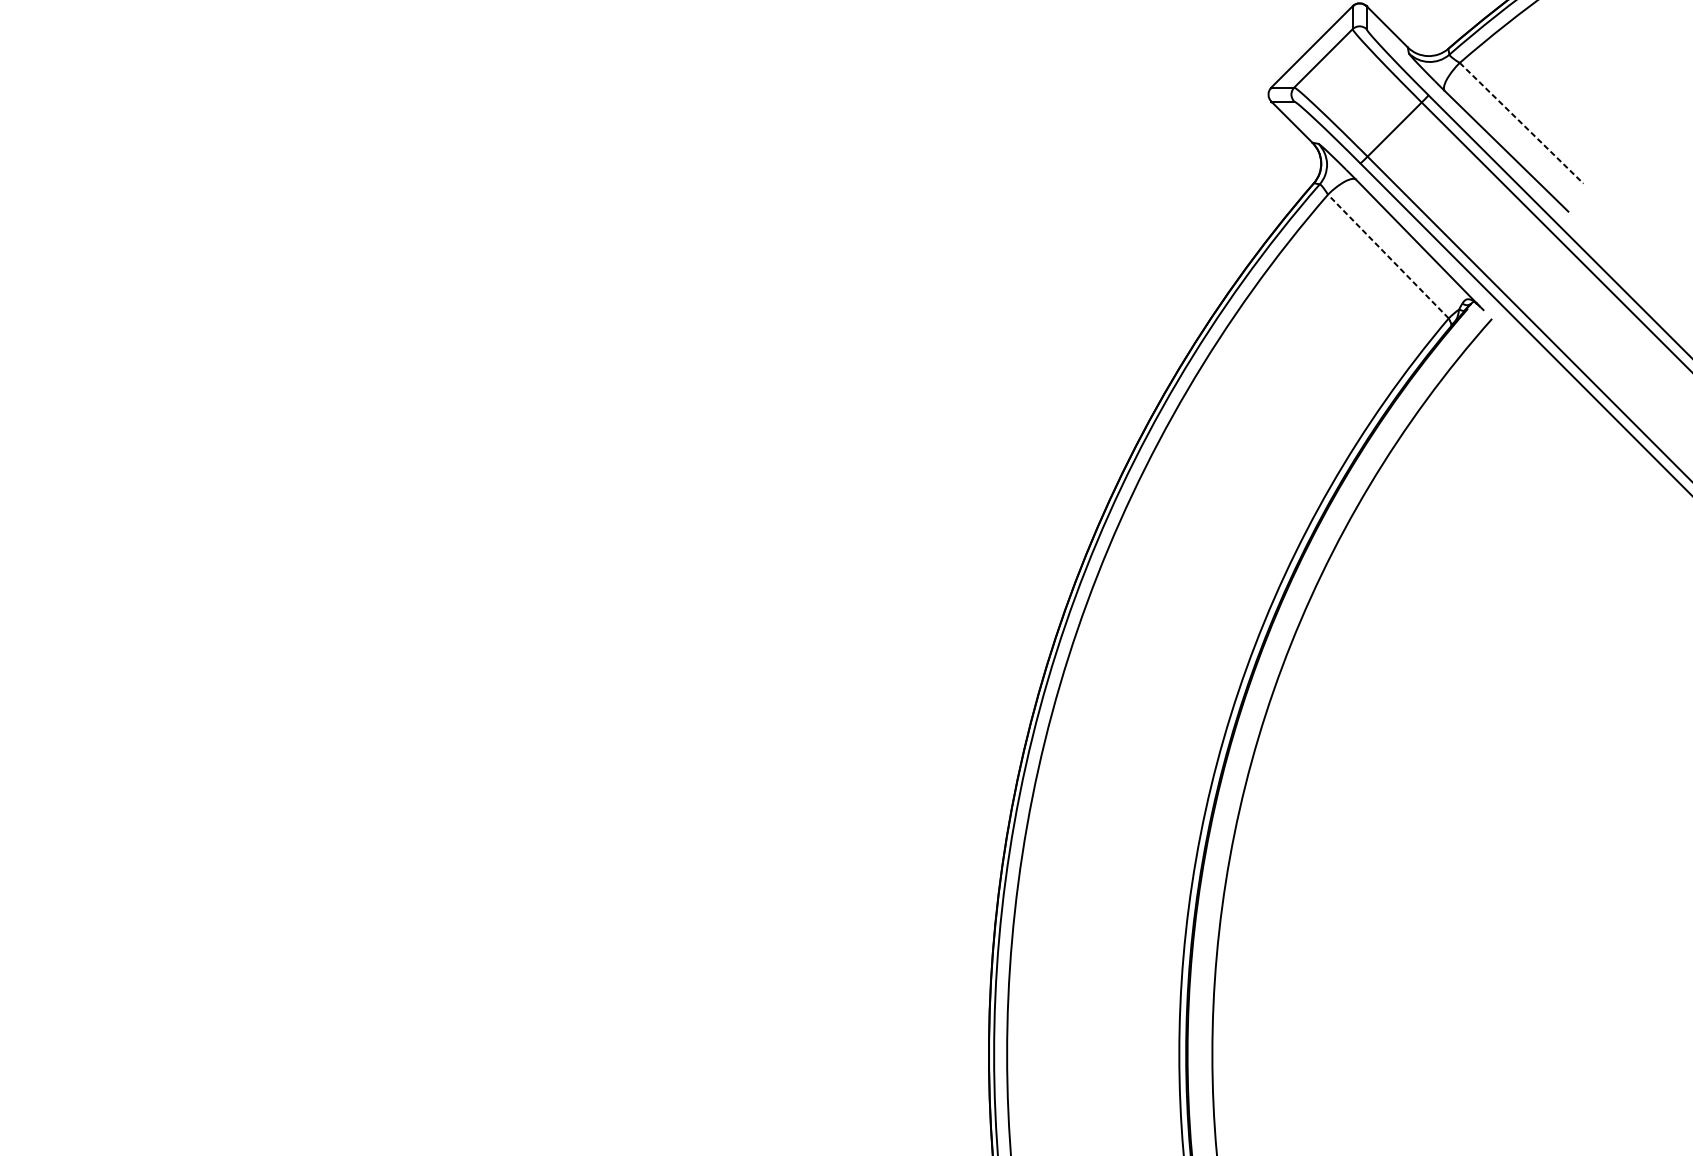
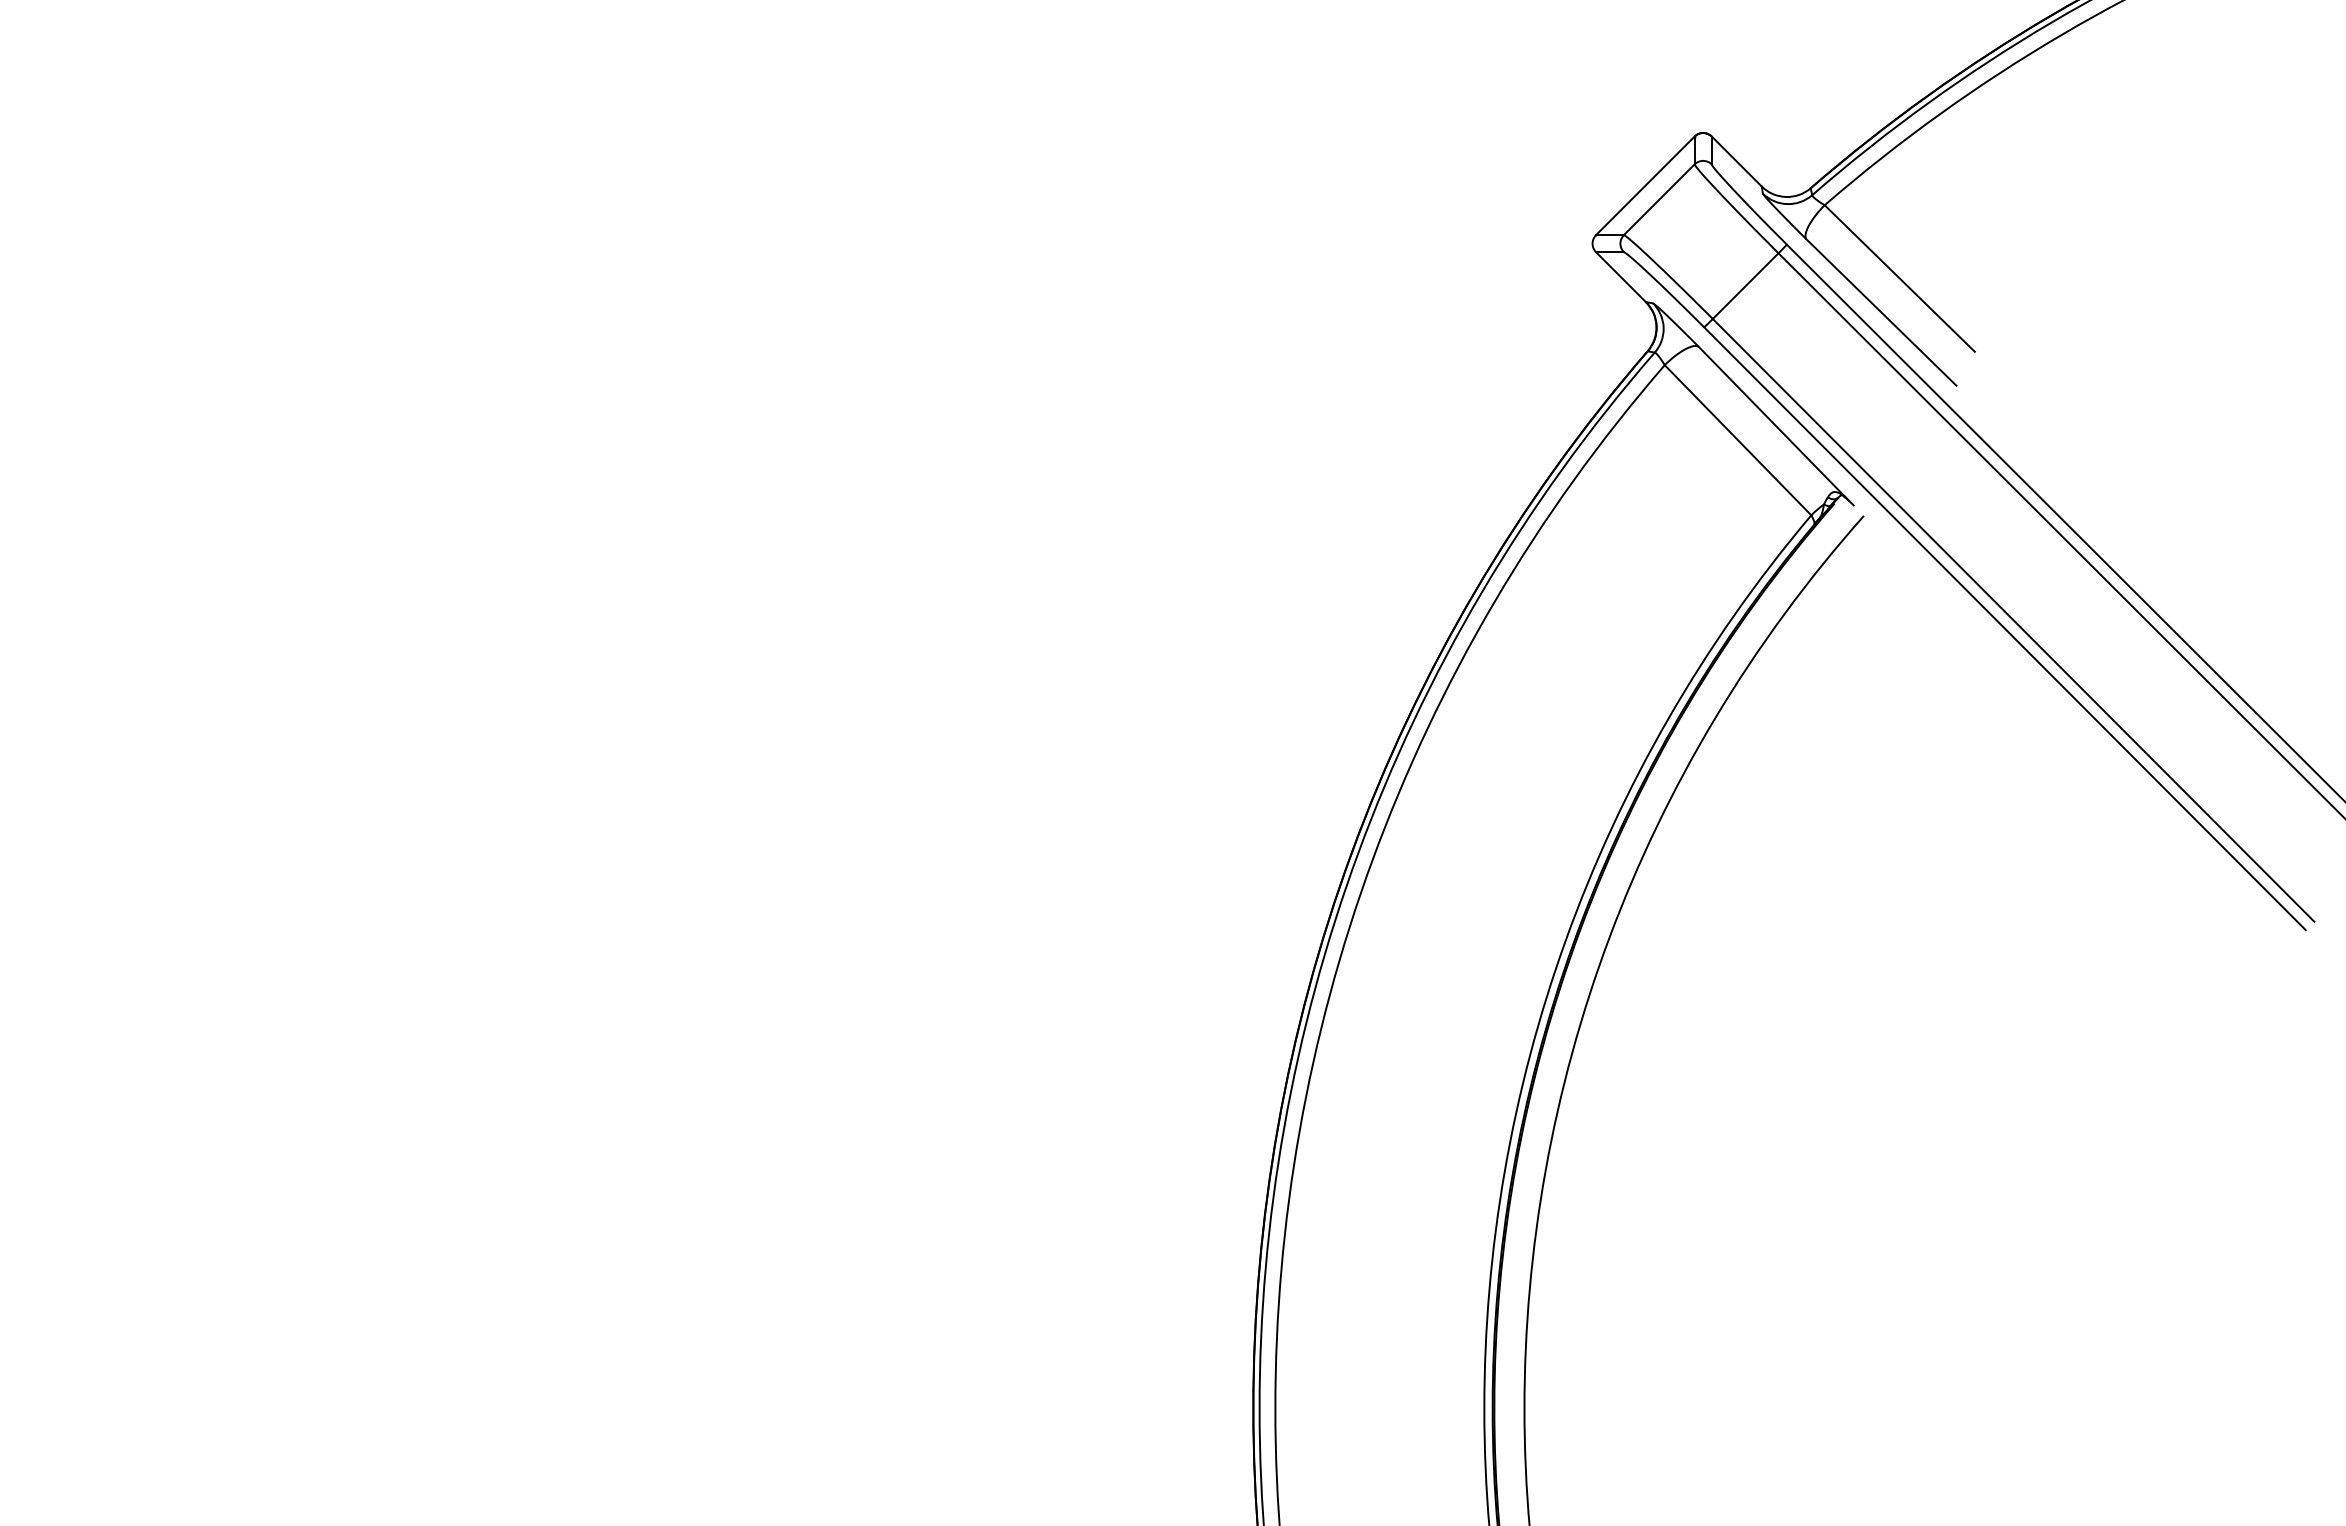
line: (1521, 123) -> (1899, 278), dashed -> solid
line: (1388, 256) -> (1738, 440), dashed -> solid

